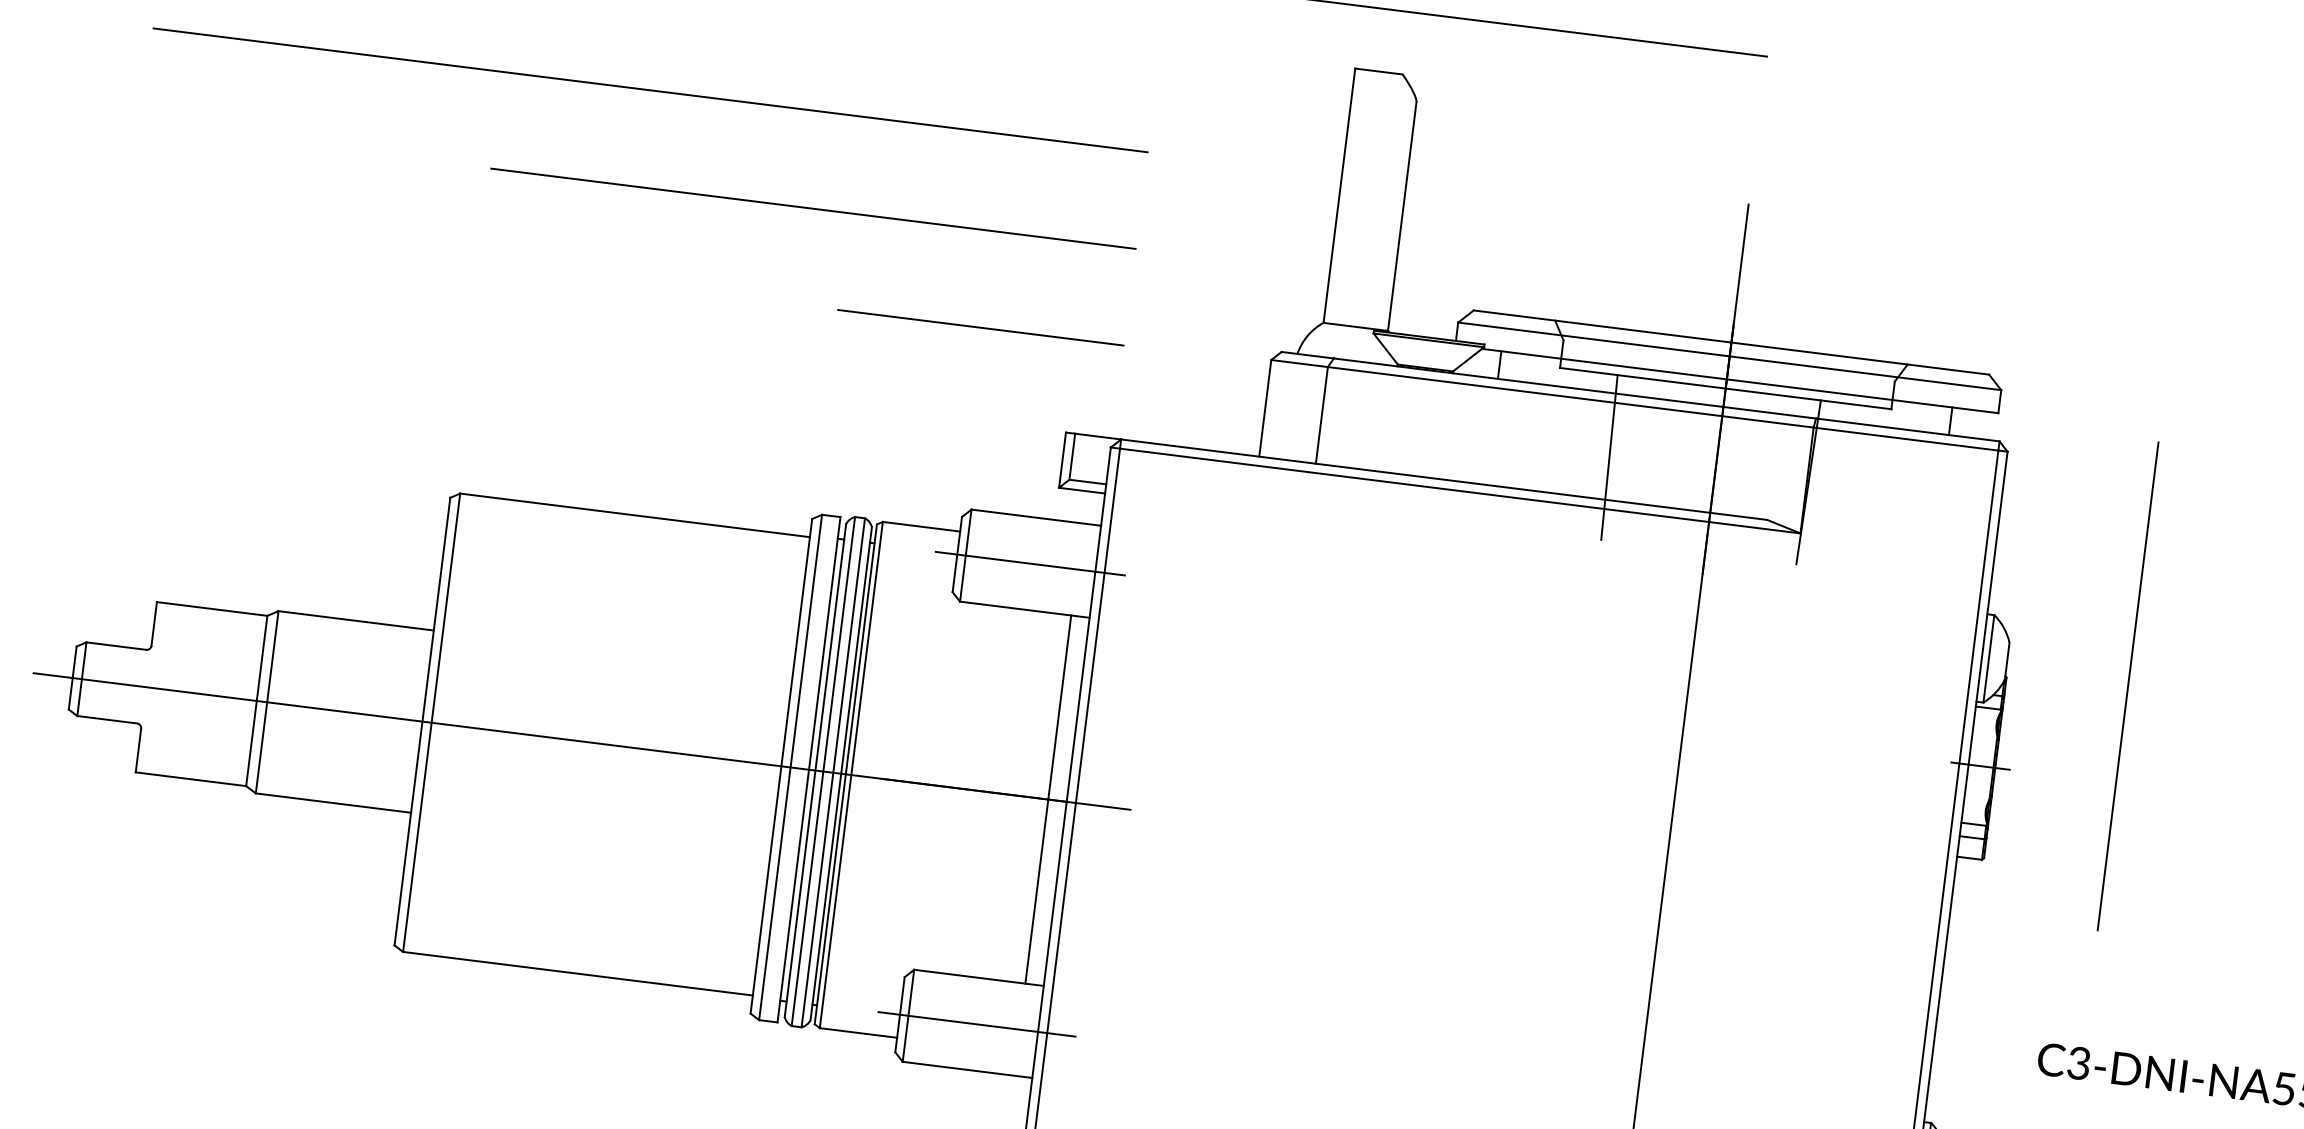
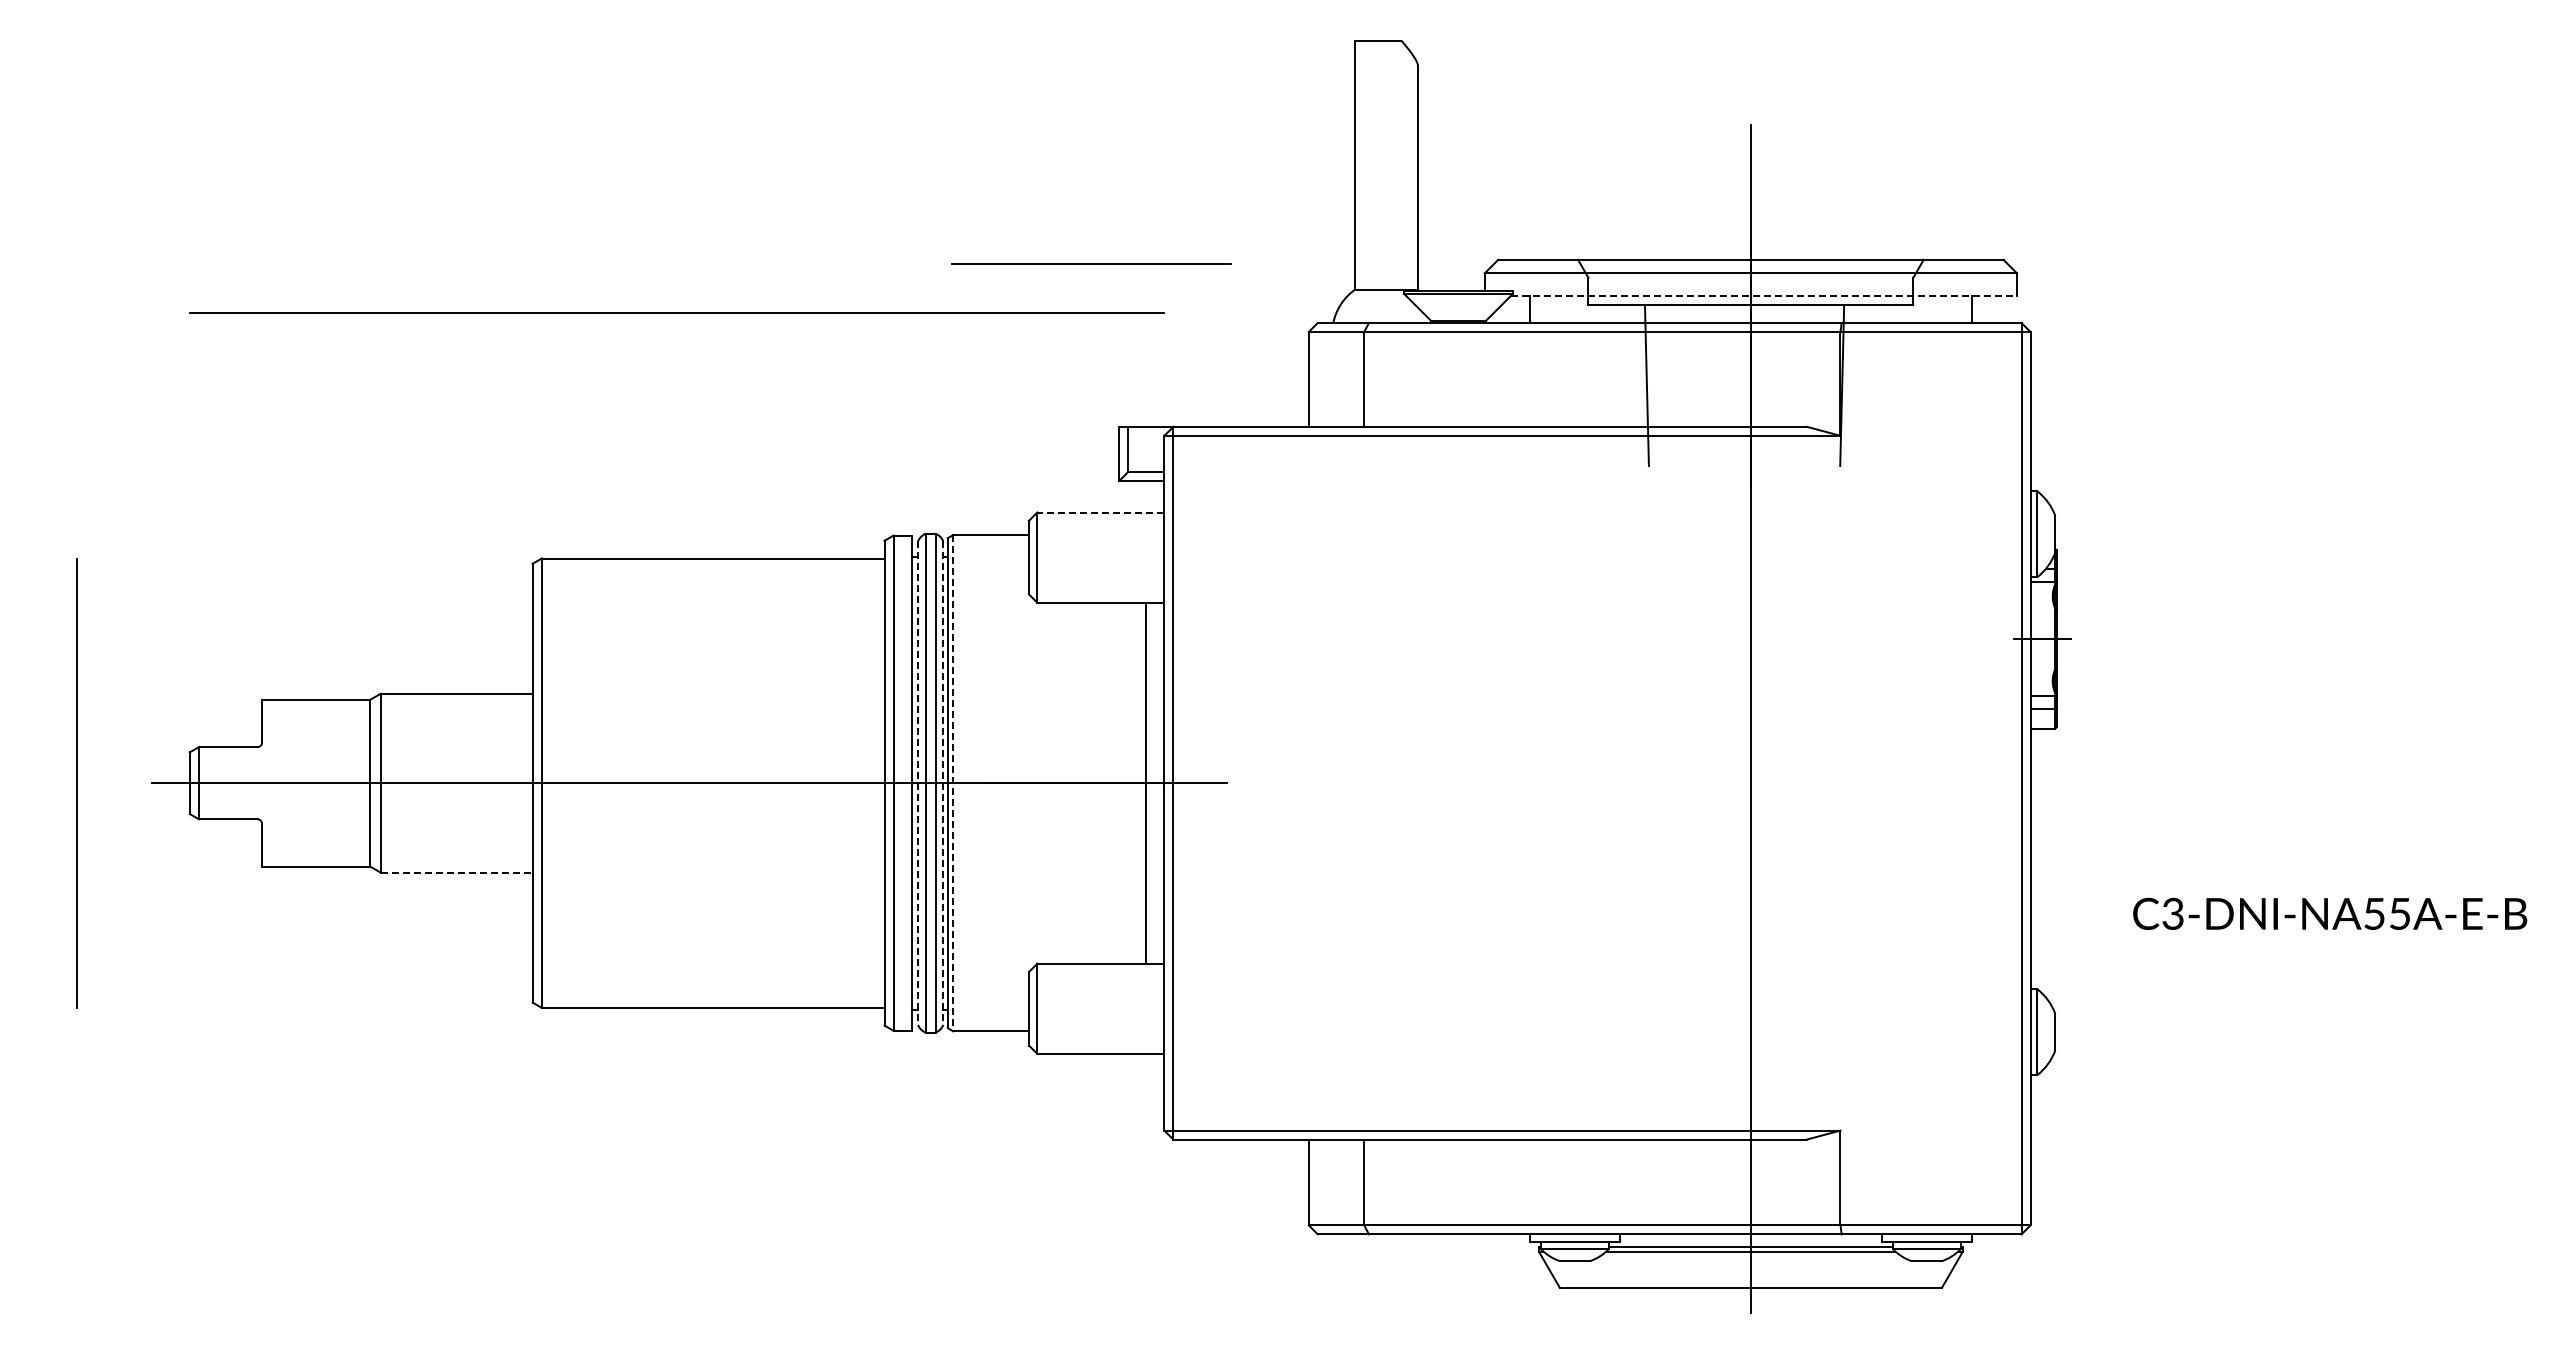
line: (650, 89) -> (676, 312), moved
line: (813, 209) -> (848, 241), removed
line: (980, 327) -> (1091, 263), moved
line: (1740, 380) -> (1764, 295), solid -> dashed
line: (1035, 517) -> (1100, 512), solid -> dashed
line: (1030, 563) -> (1100, 557), removed
line: (2127, 685) -> (2174, 543), removed
line: (815, 770) -> (918, 783), solid -> dashed
line: (841, 774) -> (943, 783), solid -> dashed
line: (851, 775) -> (953, 783), solid -> dashed
line: (334, 803) -> (457, 872), solid -> dashed
line: (977, 1024) -> (1104, 1008), removed

